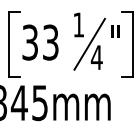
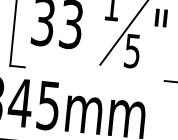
text: (96, 57) -> (132, 50), 4 -> 5

